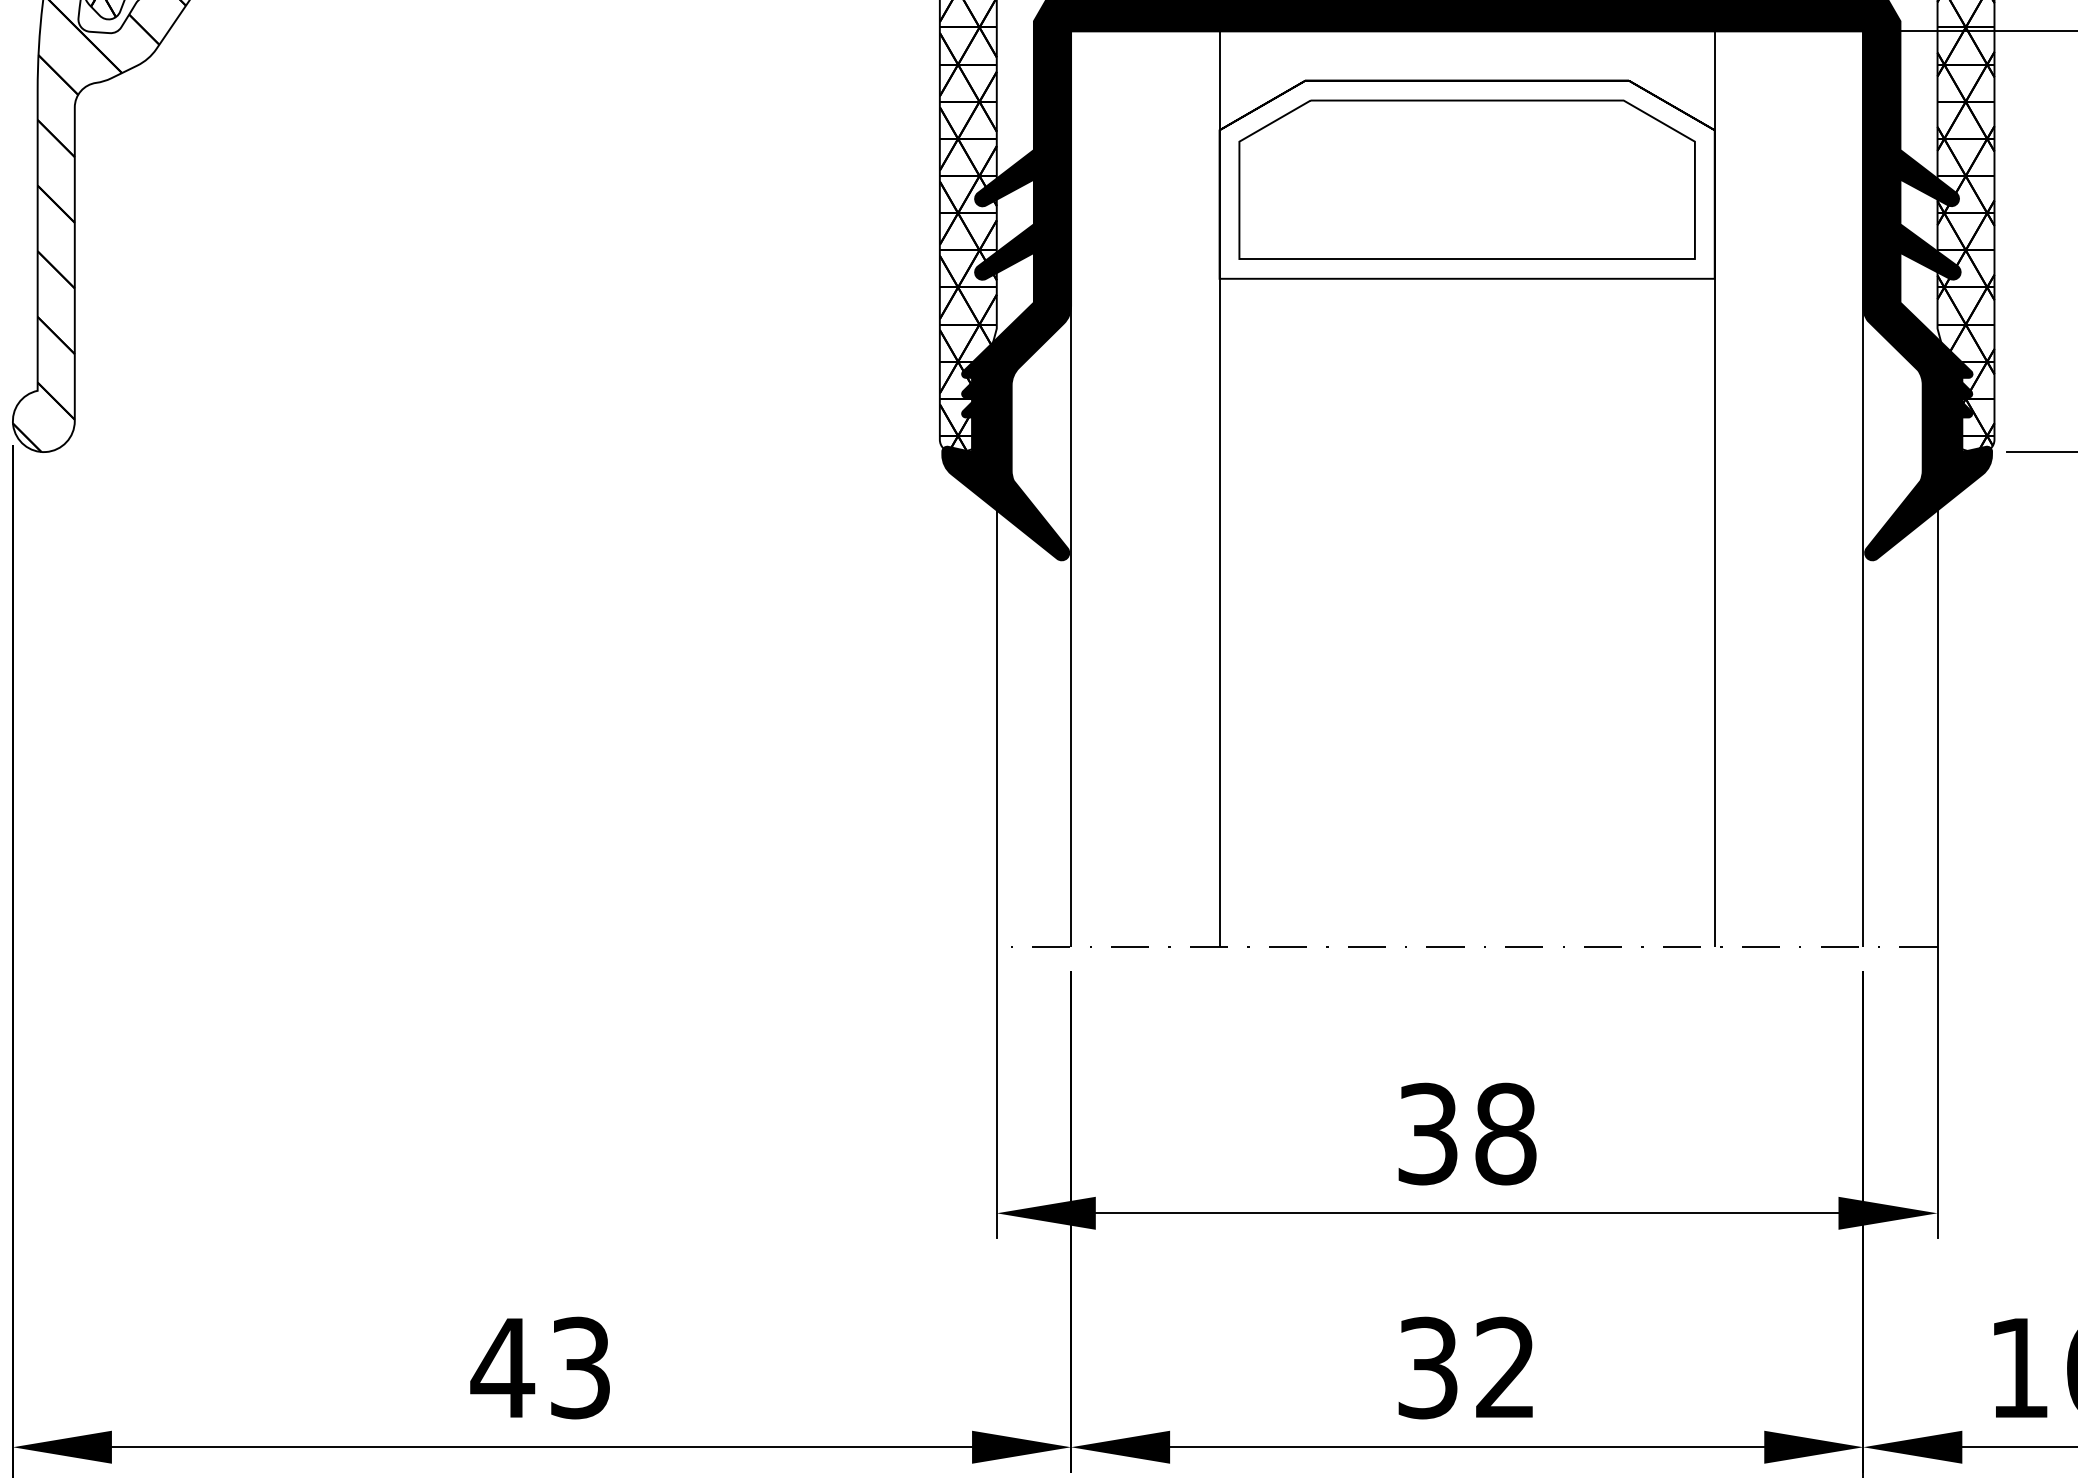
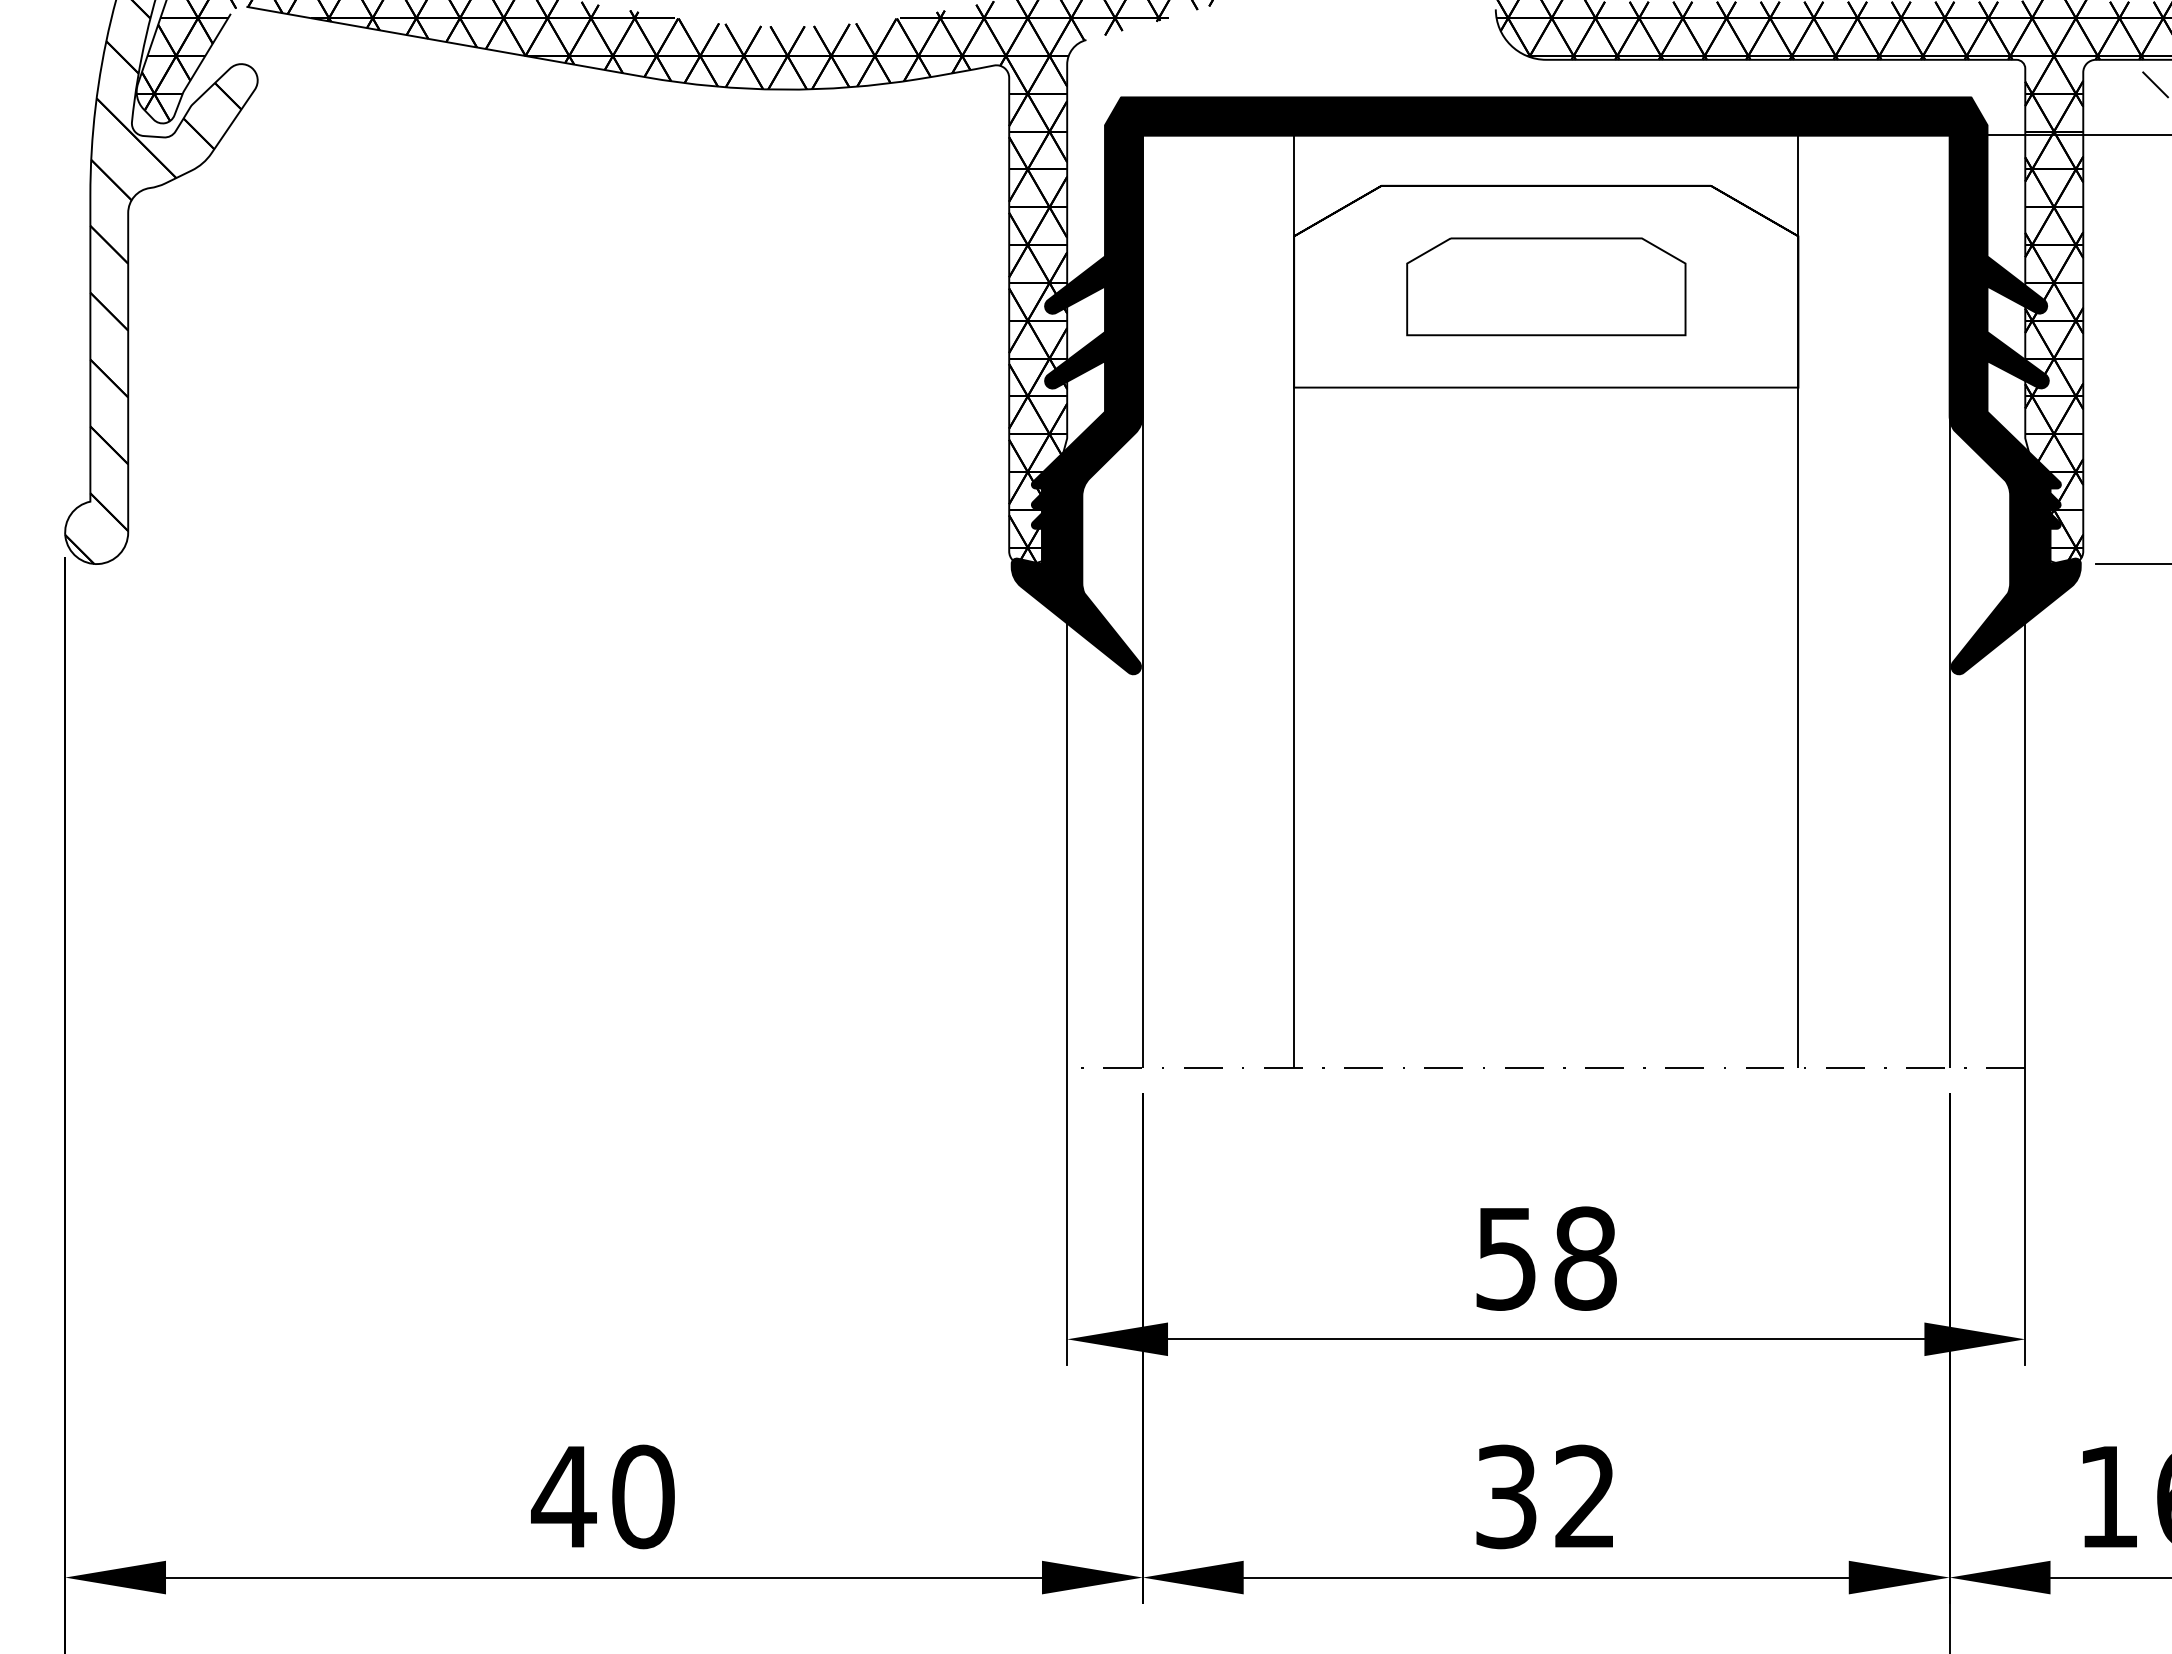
part: (1467, 179) -> (1546, 286), size x0.6
text: (1428, 1133) -> (1506, 1258), 38 -> 58
text: (580, 1367) -> (643, 1496), 43 -> 40

